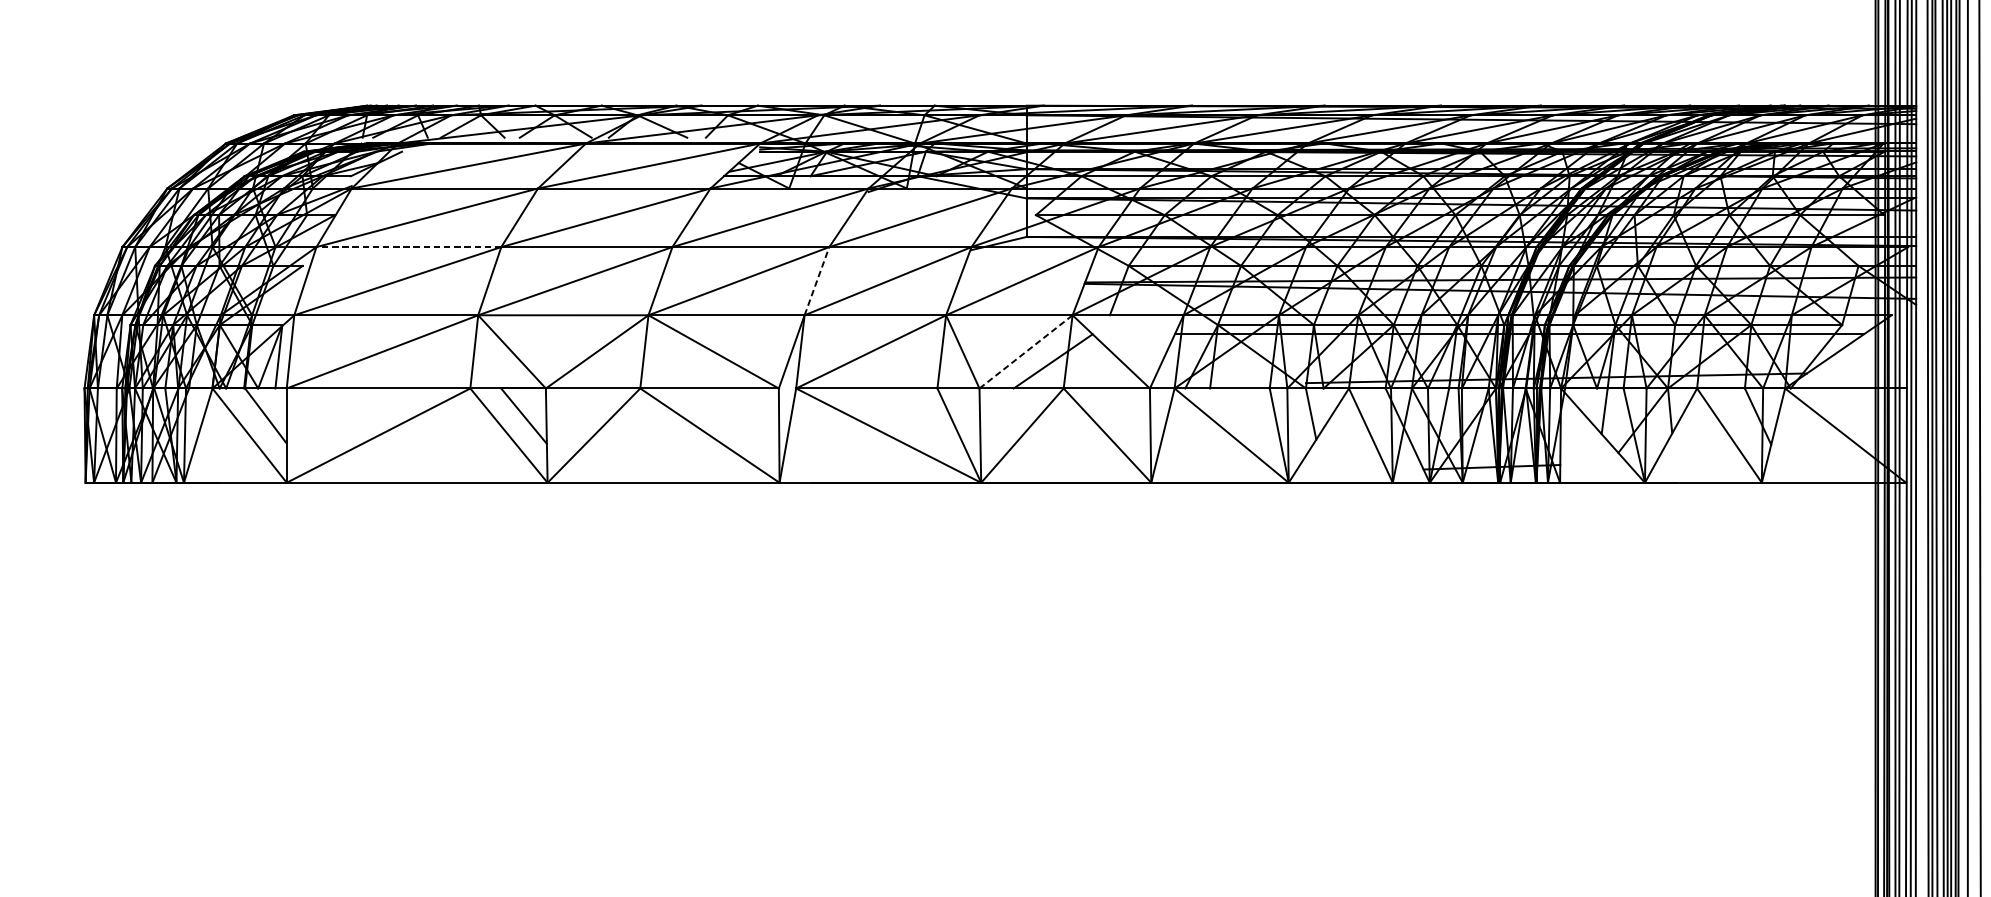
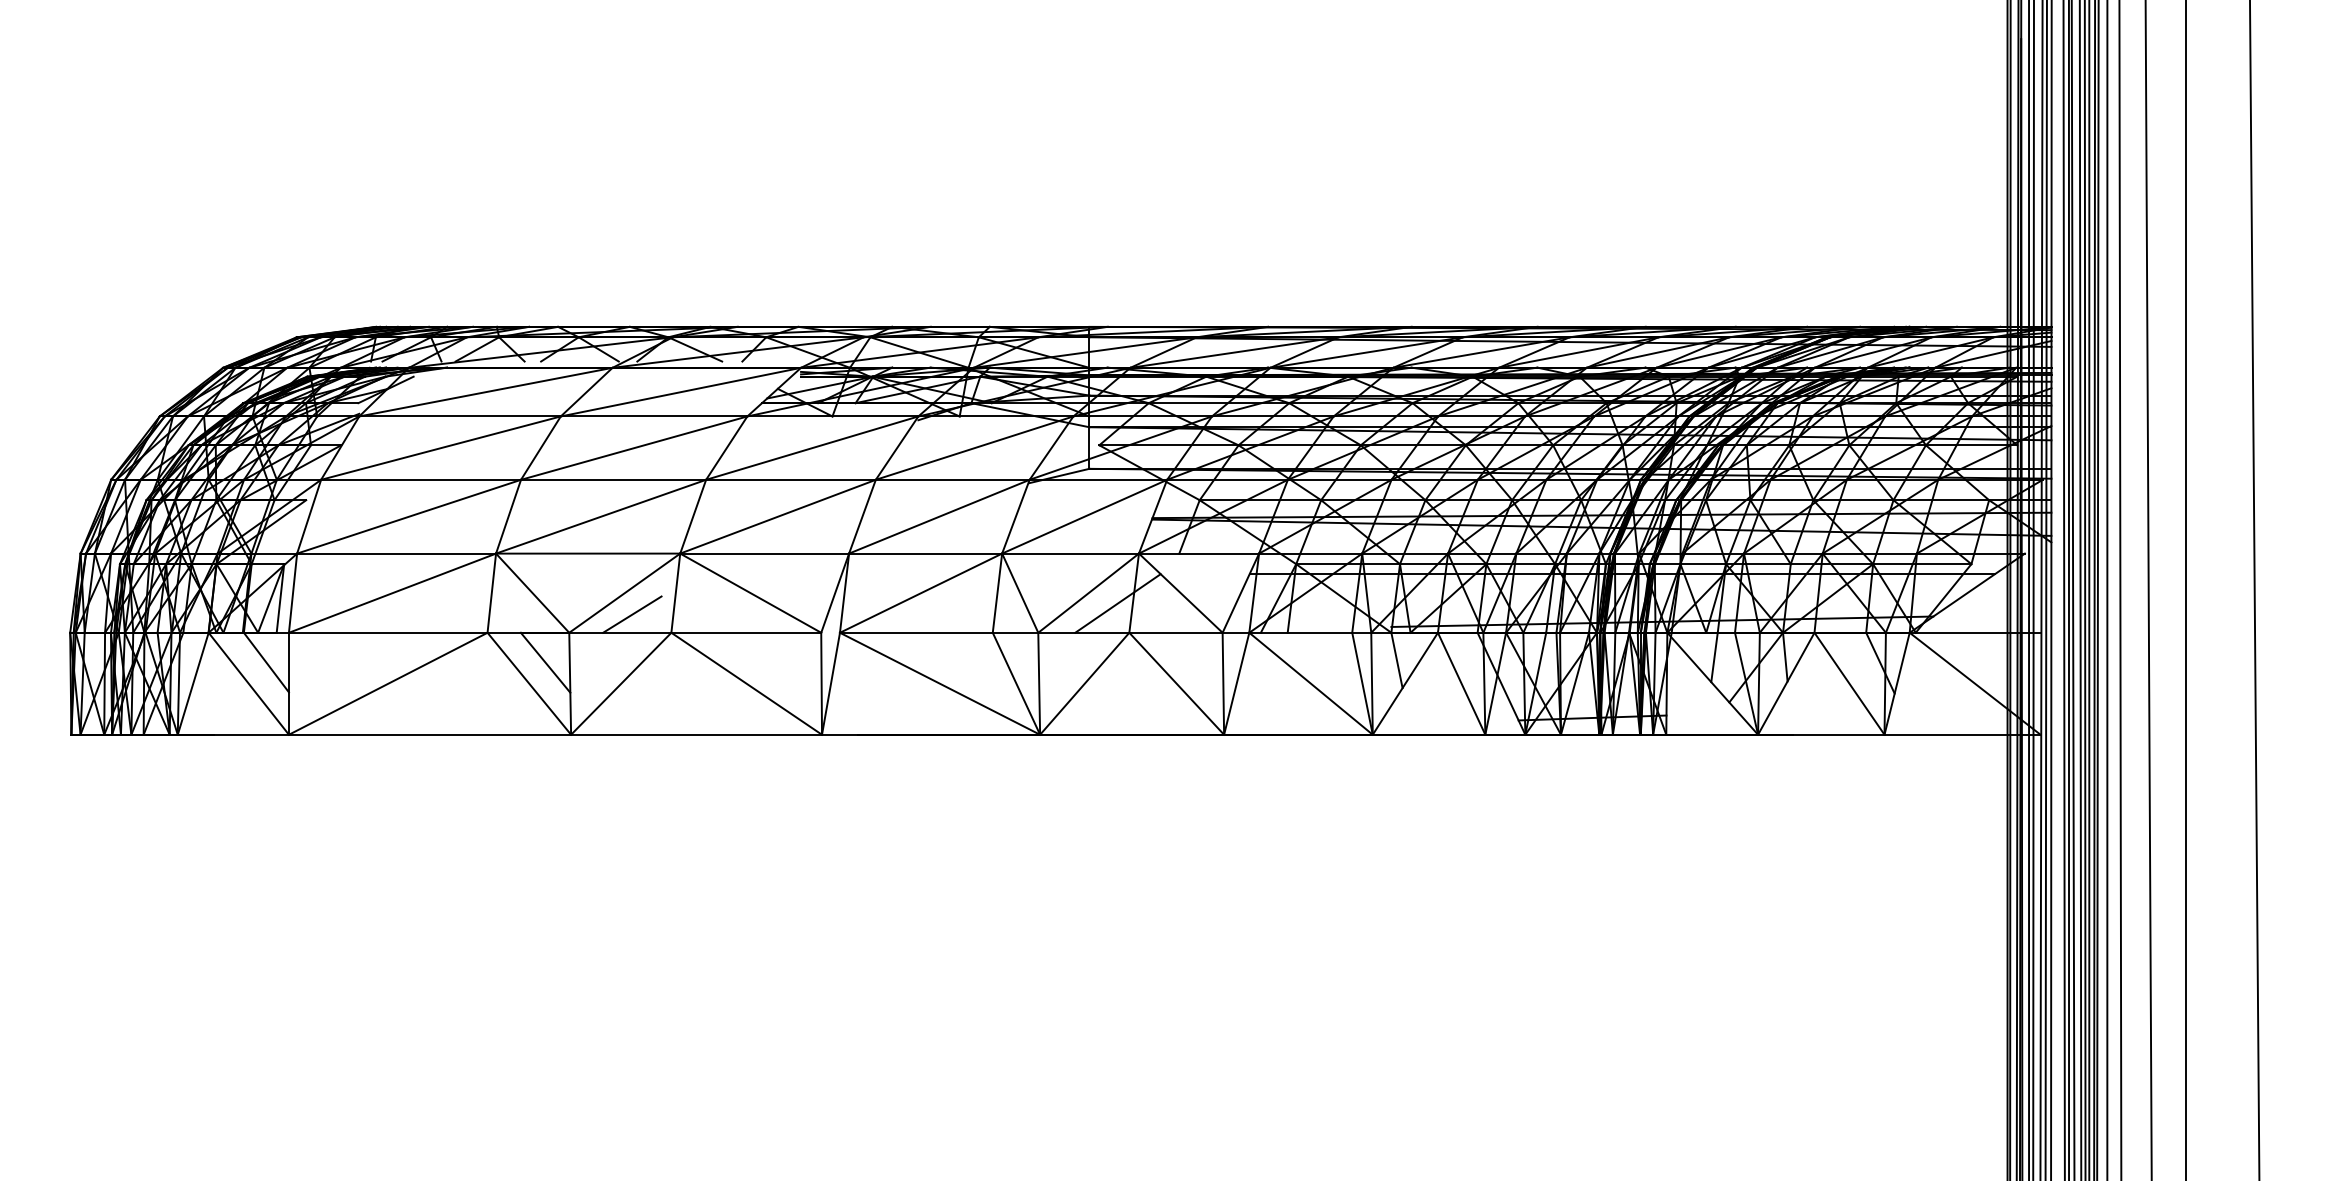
line: (409, 246) -> (421, 479), dashed -> solid
line: (816, 280) -> (862, 516), dashed -> solid
line: (1026, 351) -> (1089, 592), dashed -> solid
line: (604, 371) -> (632, 614), added

